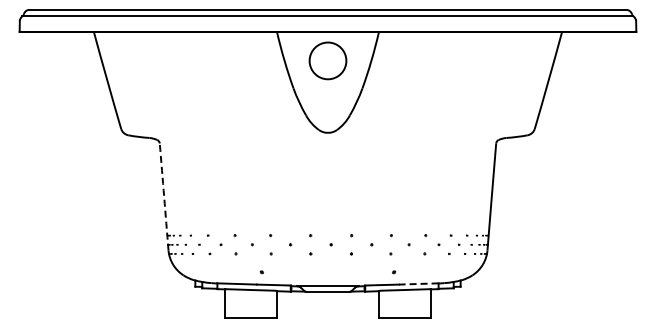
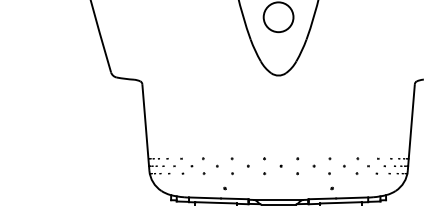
arc: (164, 197) -> (146, 127), dashed -> solid
line: (418, 283) -> (351, 197), dashed -> solid

